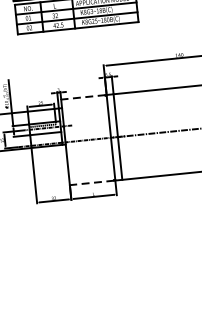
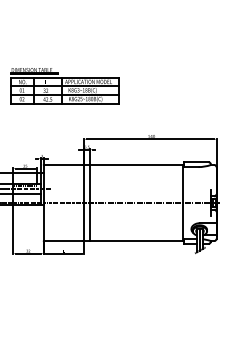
line: (83, 97) -> (63, 165), dashed -> solid
line: (92, 183) -> (63, 241), dashed -> solid

